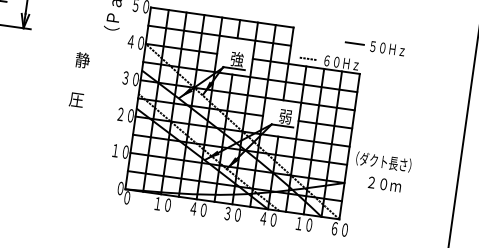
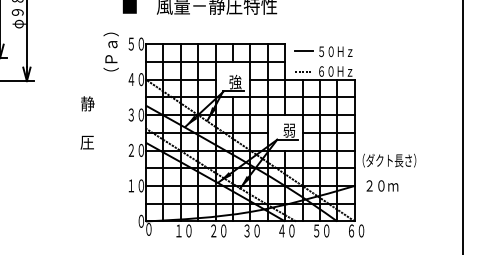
part: (374, 46) -> (323, 51), moved
text: (384, 183) -> (382, 185), moved
text: (193, 208) -> (213, 230), ４０ -> ２０
text: (298, 223) -> (316, 230), １０ -> ５０

